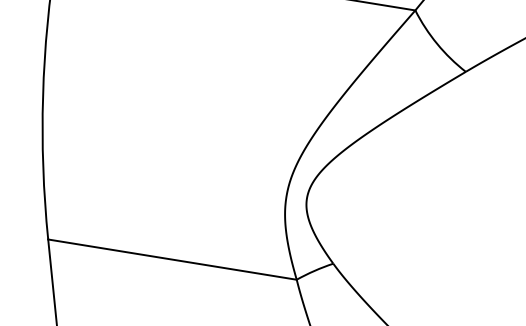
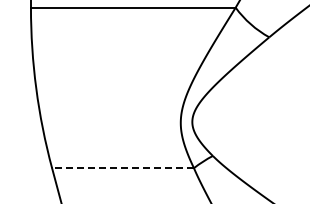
line: (173, 260) -> (123, 168), solid -> dashed

